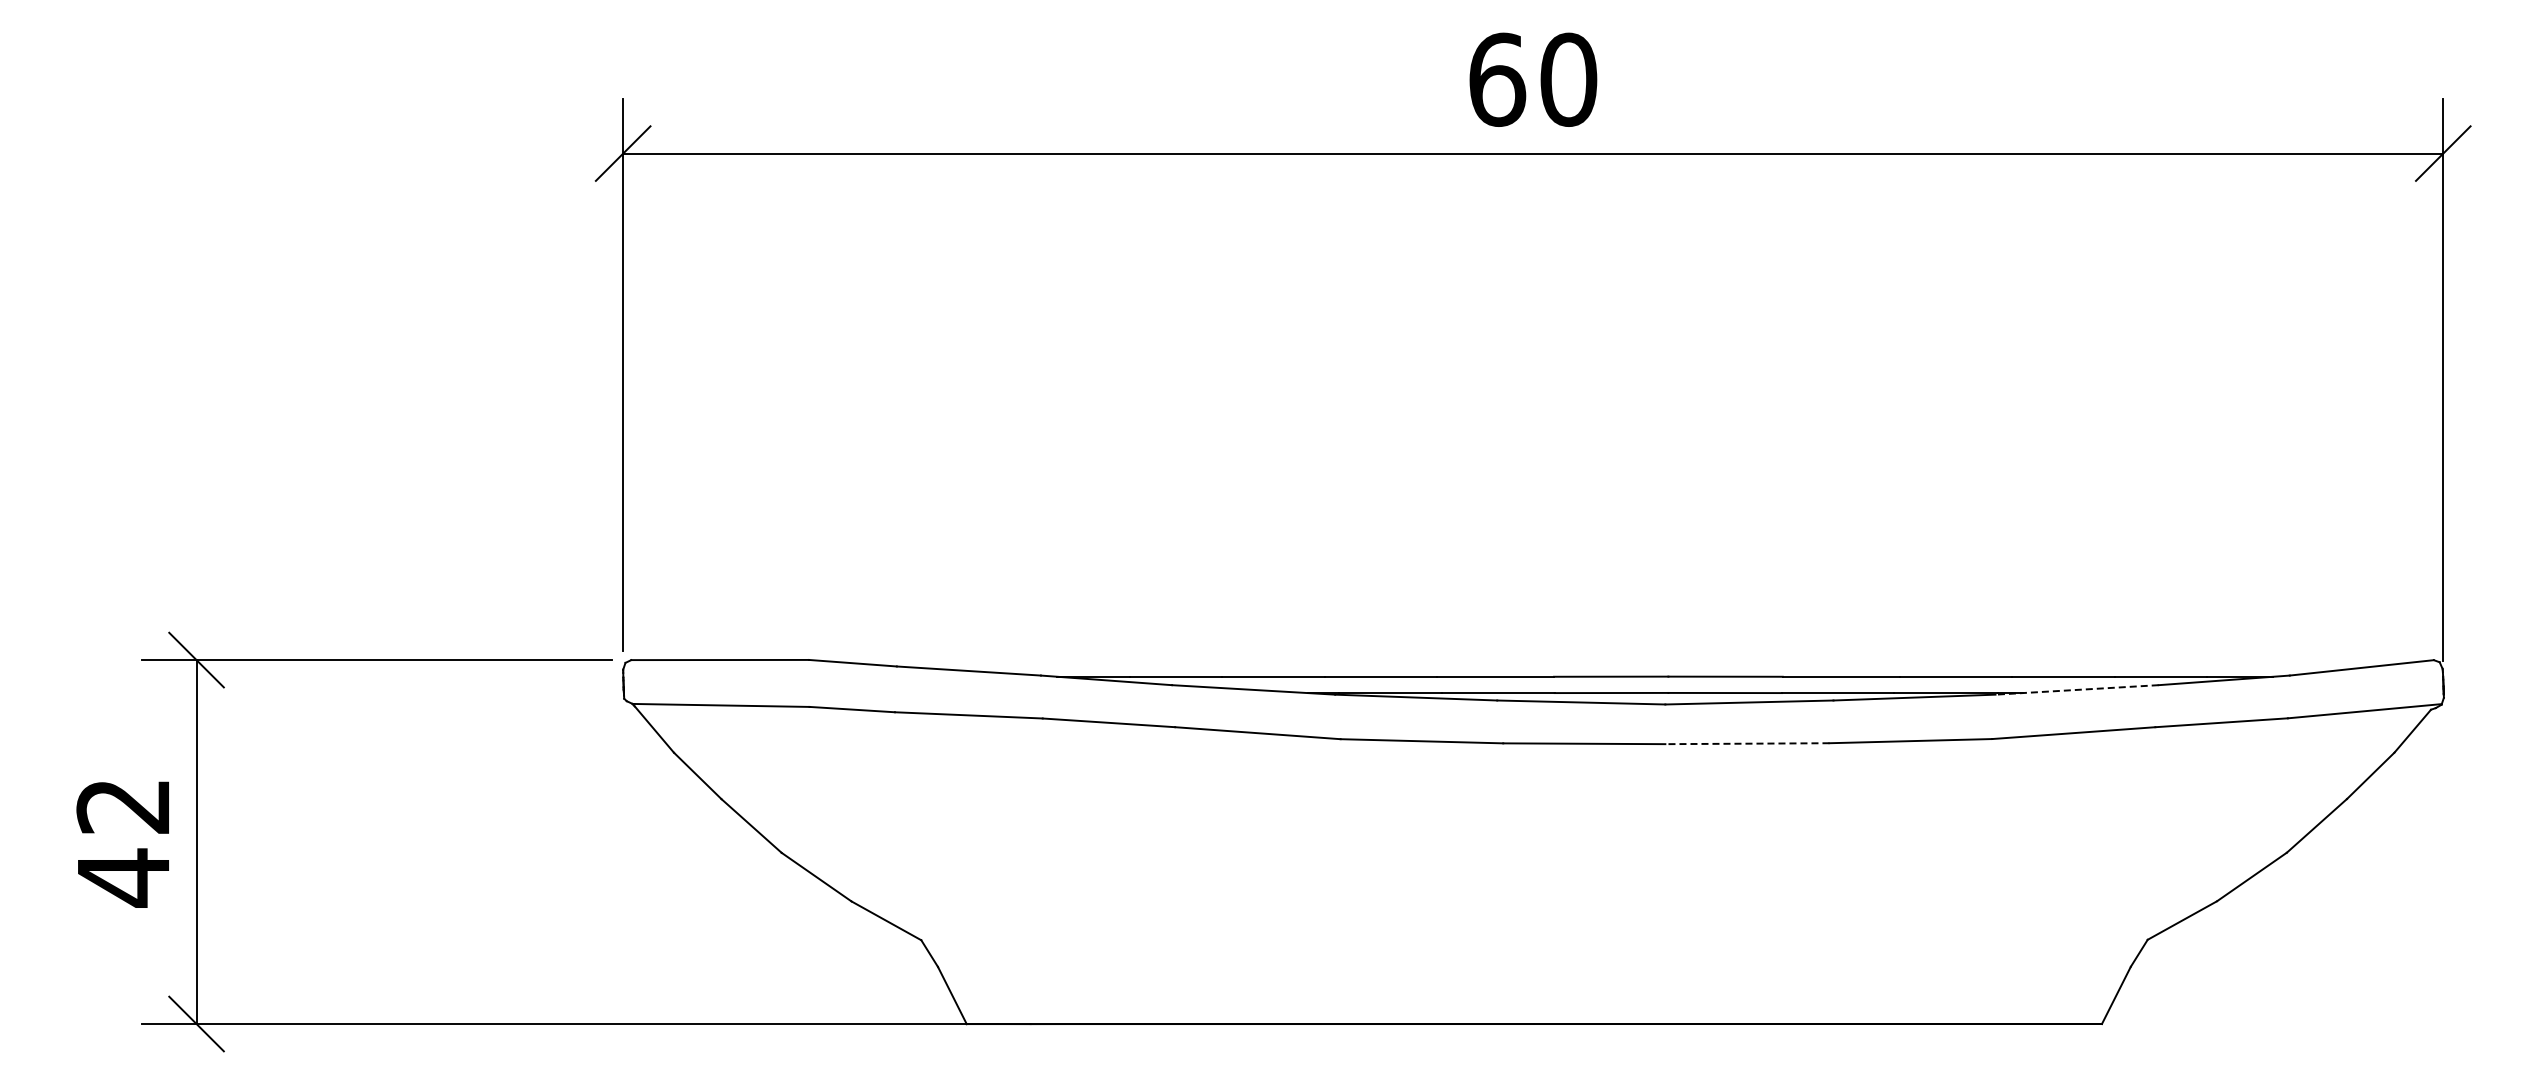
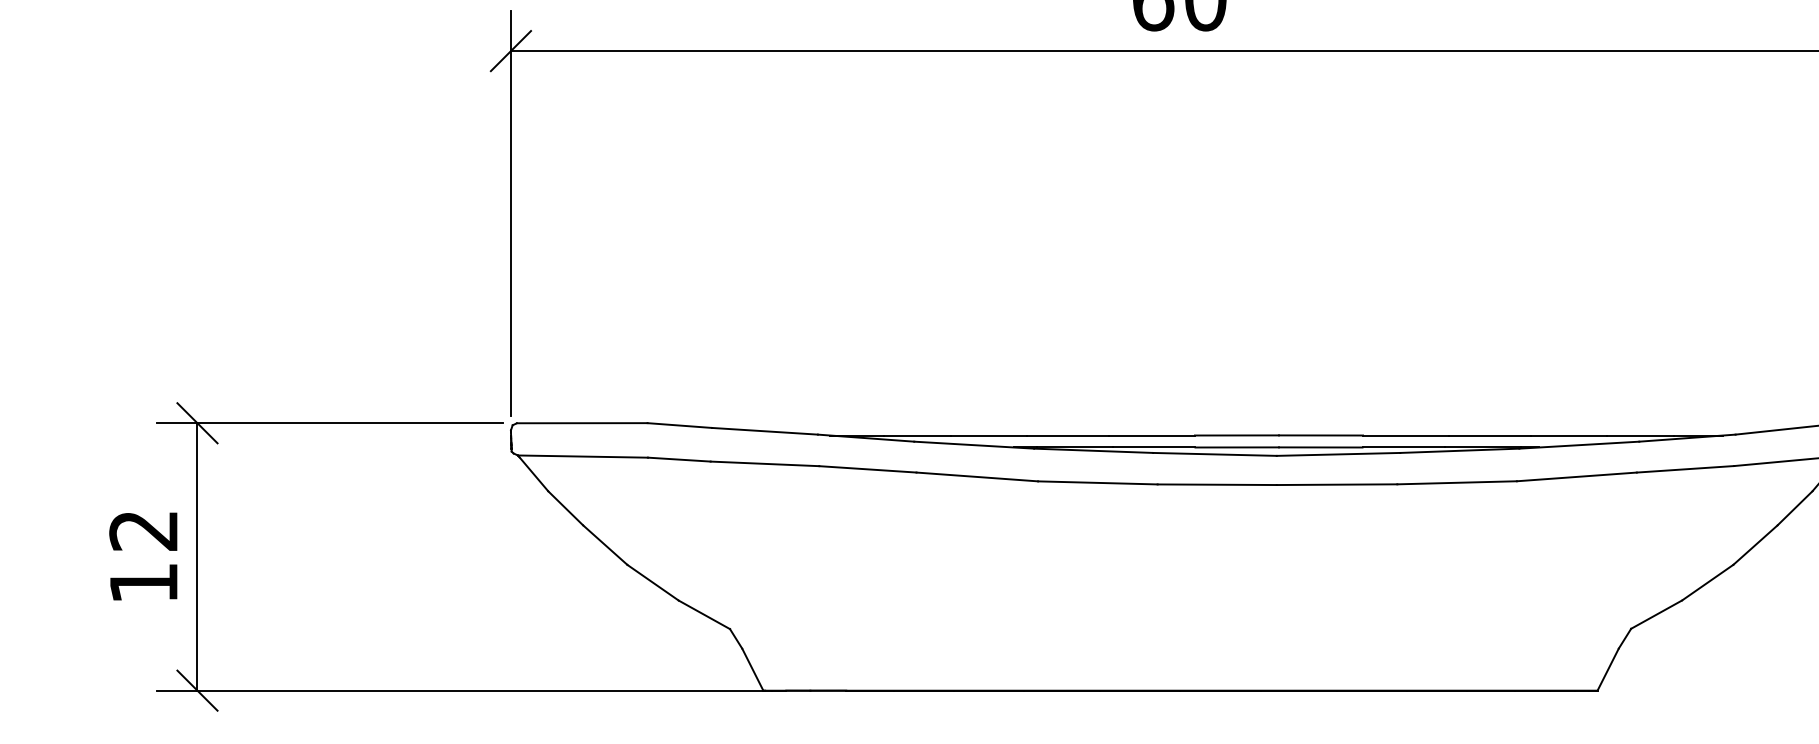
line: (2077, 689) -> (1579, 444), dashed -> solid
line: (1746, 743) -> (1336, 484), dashed -> solid
text: (123, 877) -> (143, 583), 42 -> 12

